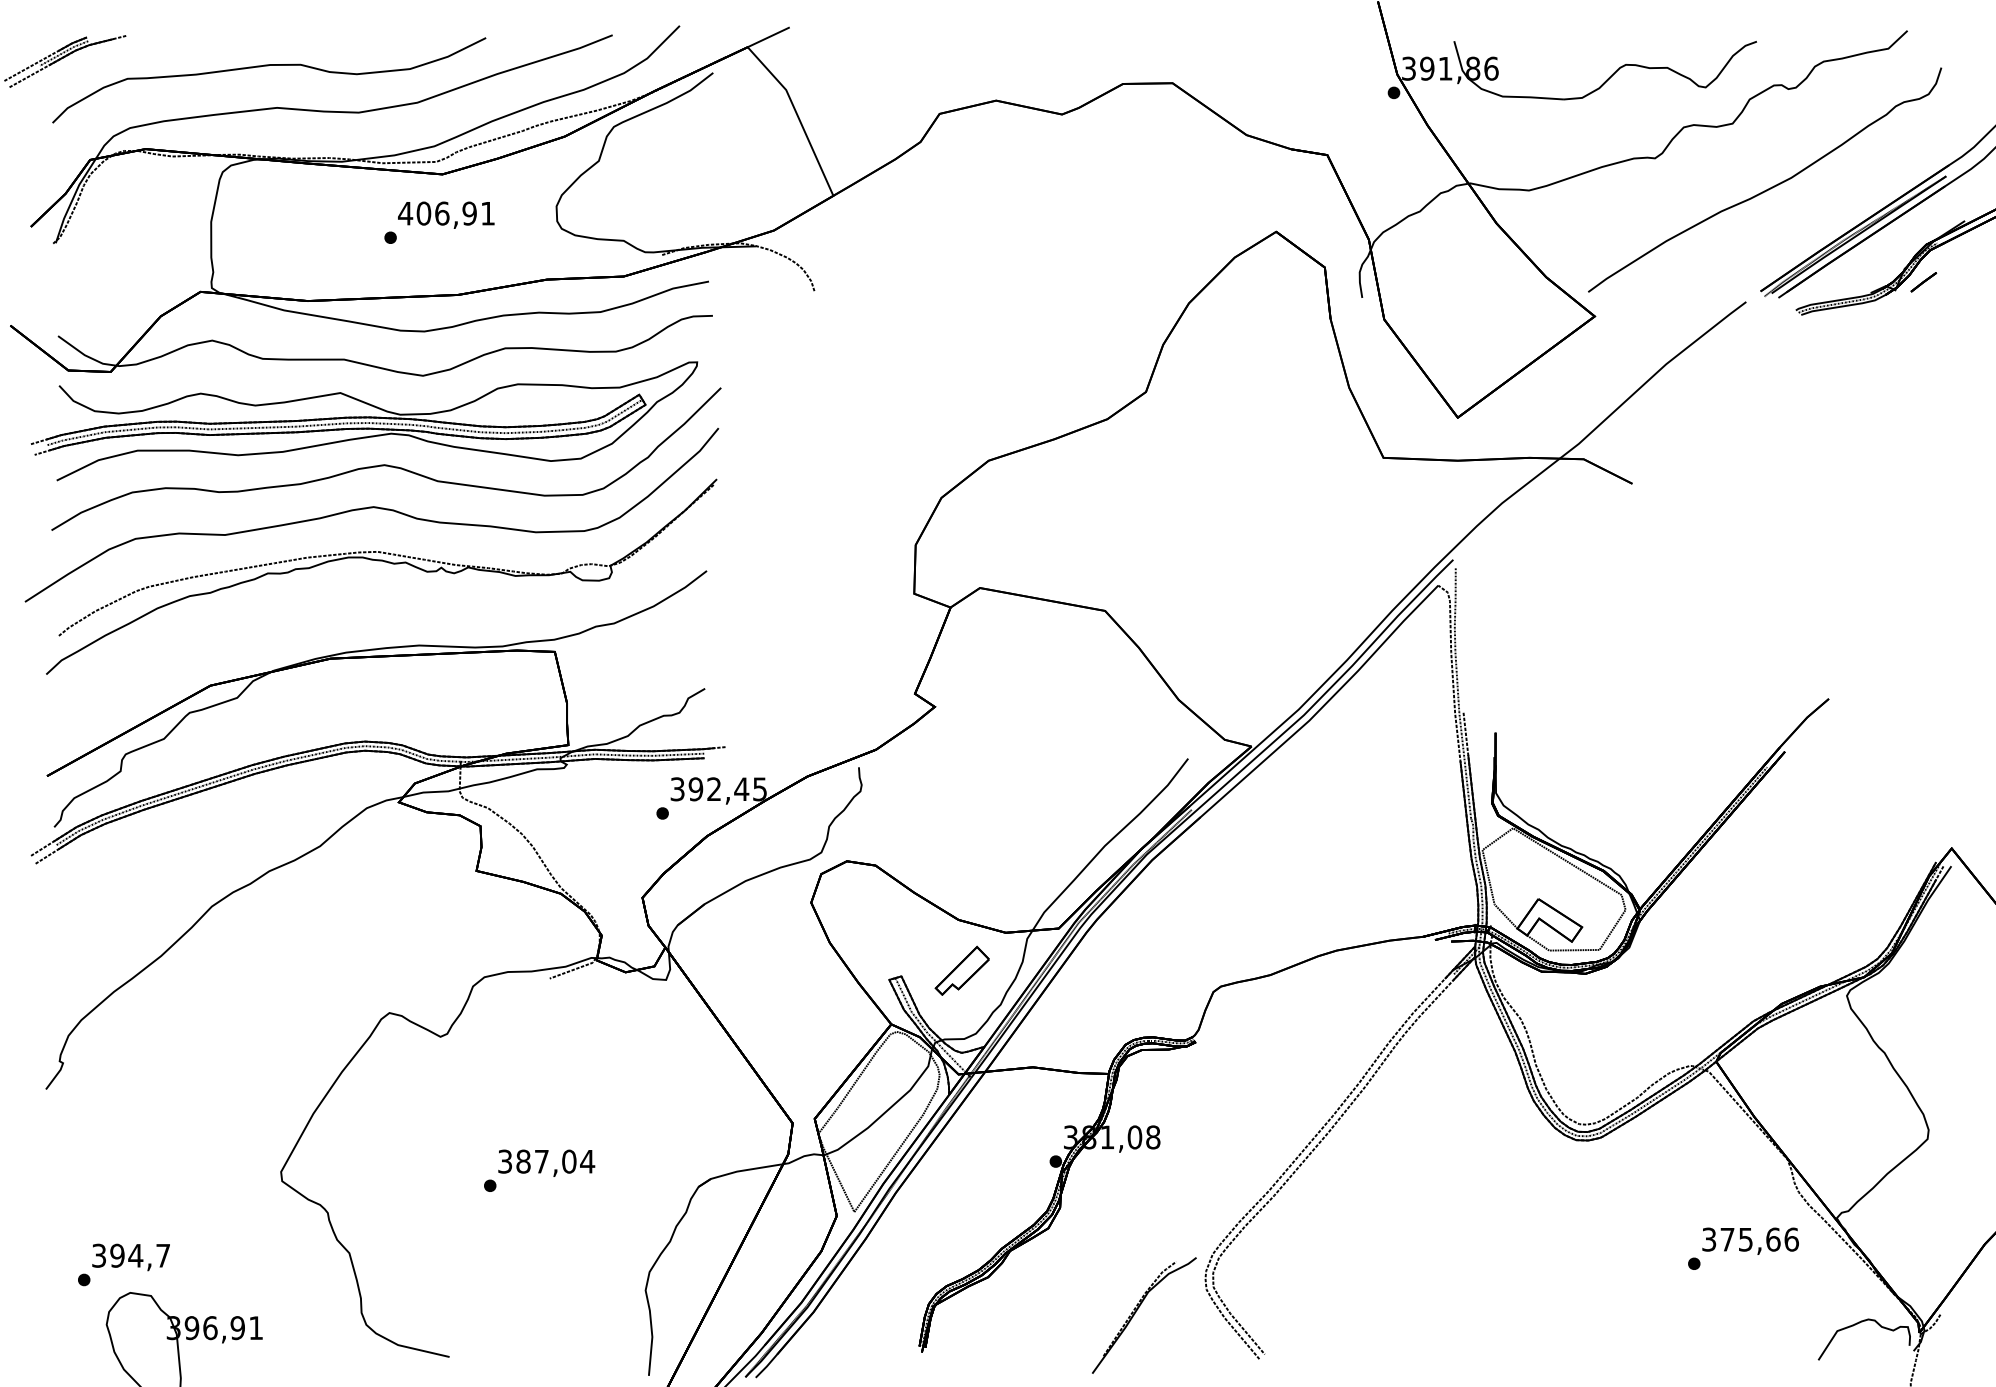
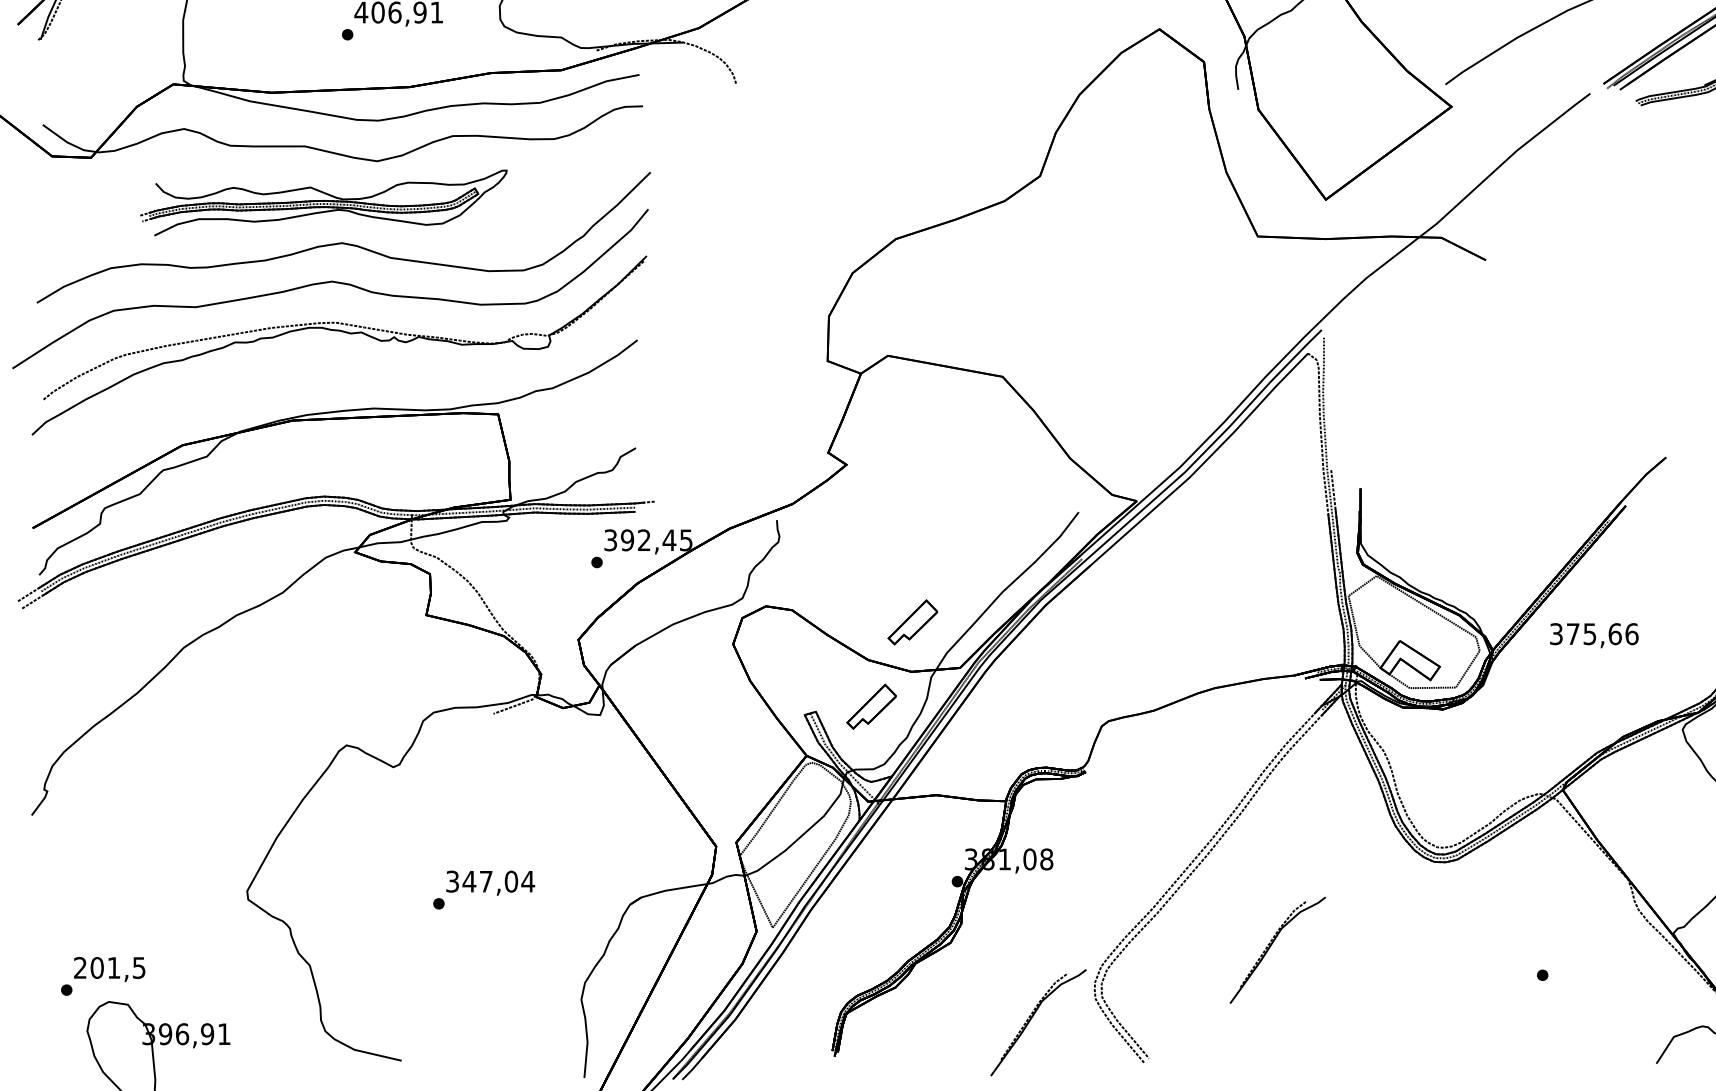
part: (364, 421) -> (323, 203), size x0.6
part: (1006, 878) -> (912, 622), added
text: (523, 1161) -> (469, 881), 387,04 -> 347,04
part: (1399, 1230) -> (1272, 944), added
text: (1750, 1240) -> (1594, 634), moved
text: (130, 1255) -> (109, 967), 394,7 -> 201,5

